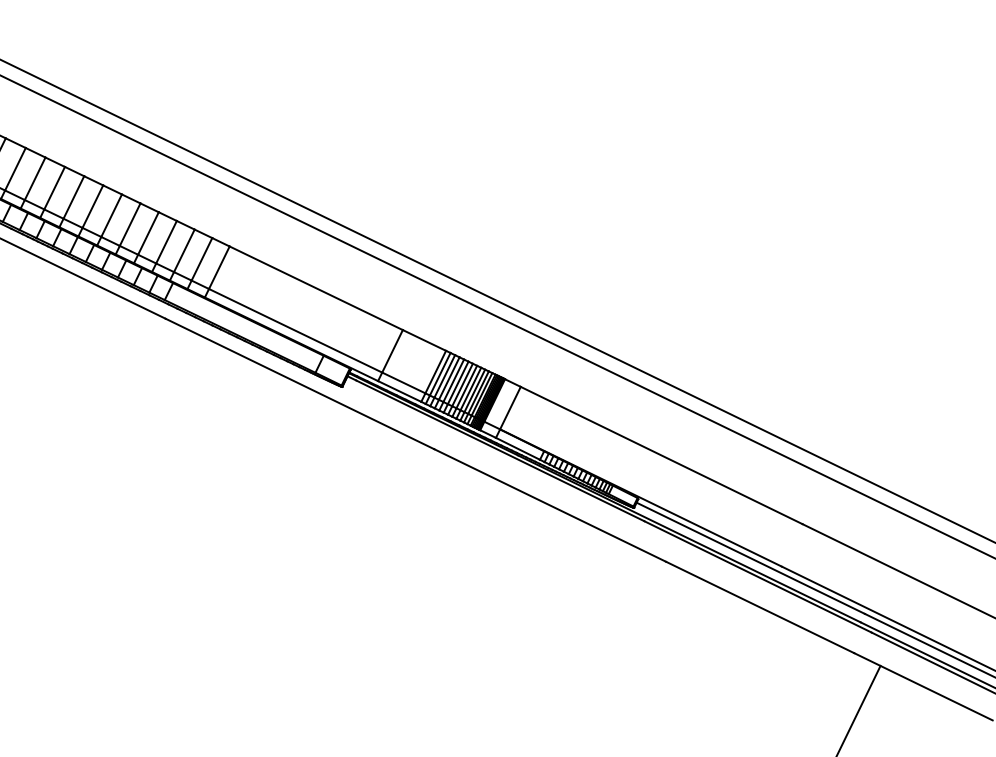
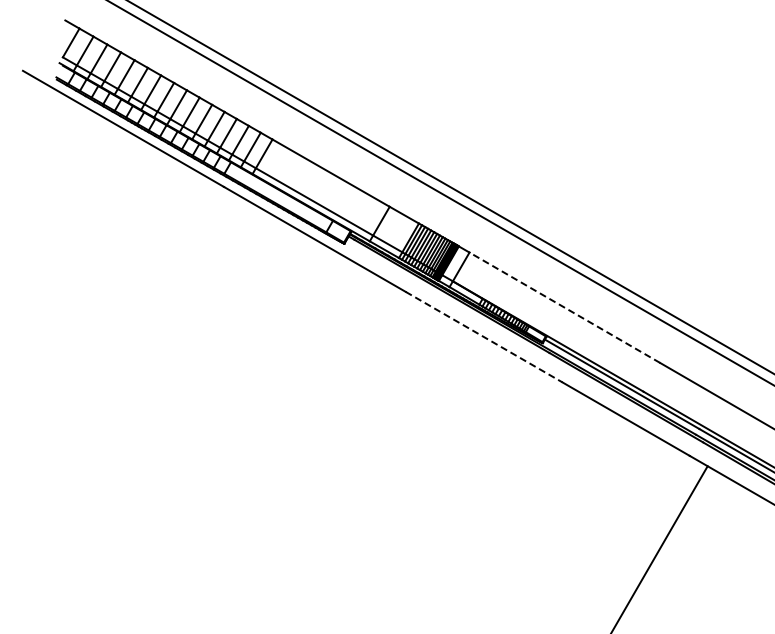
line: (661, 455) -> (564, 307), solid -> dashed
line: (550, 505) -> (484, 337), solid -> dashed

